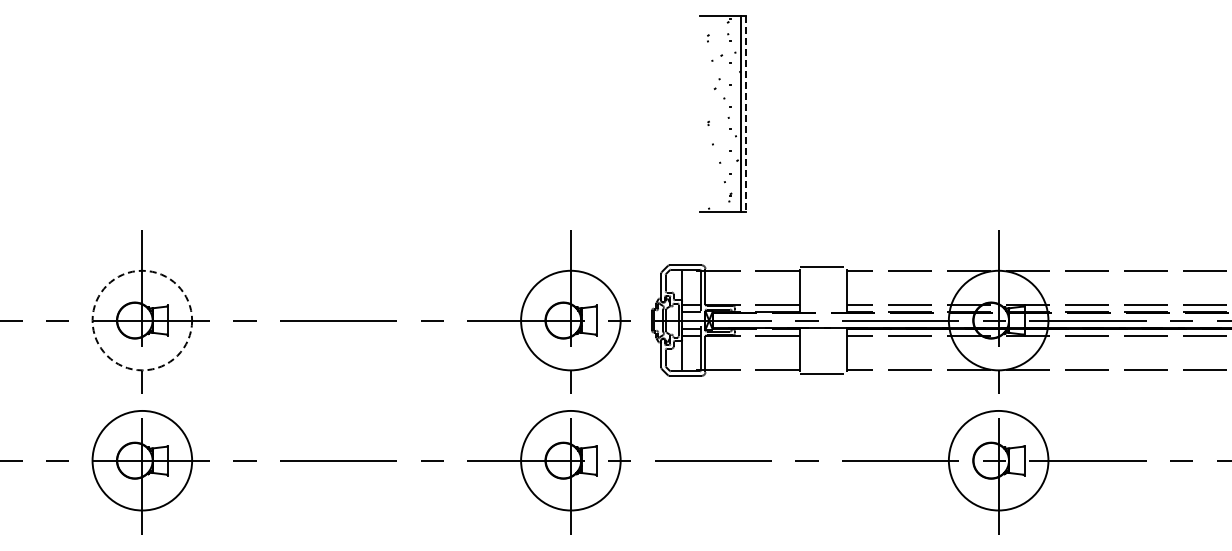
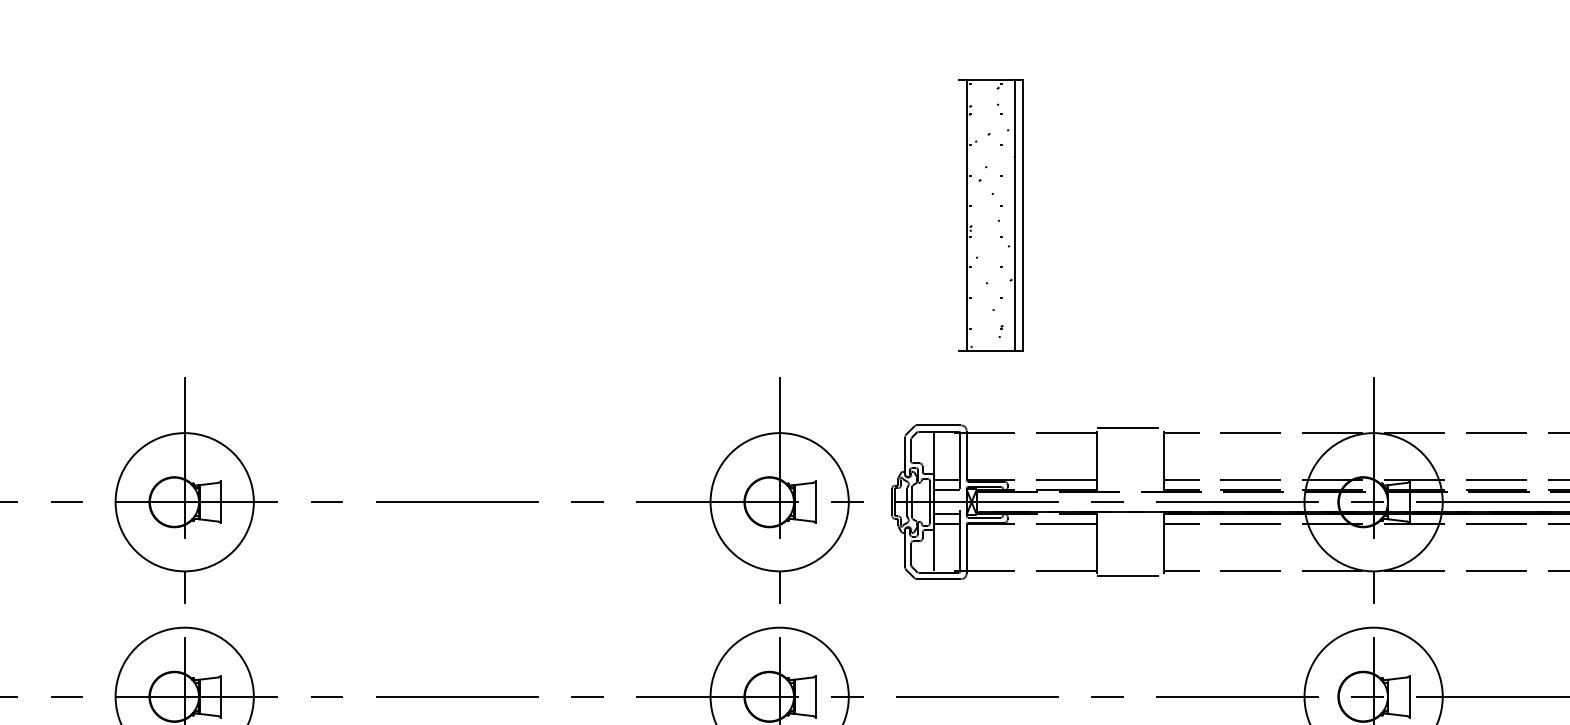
line: (705, 113) -> (966, 214), added
line: (746, 114) -> (1023, 216), dashed -> solid
circle: (142, 320) -> (184, 502), dashed -> solid

